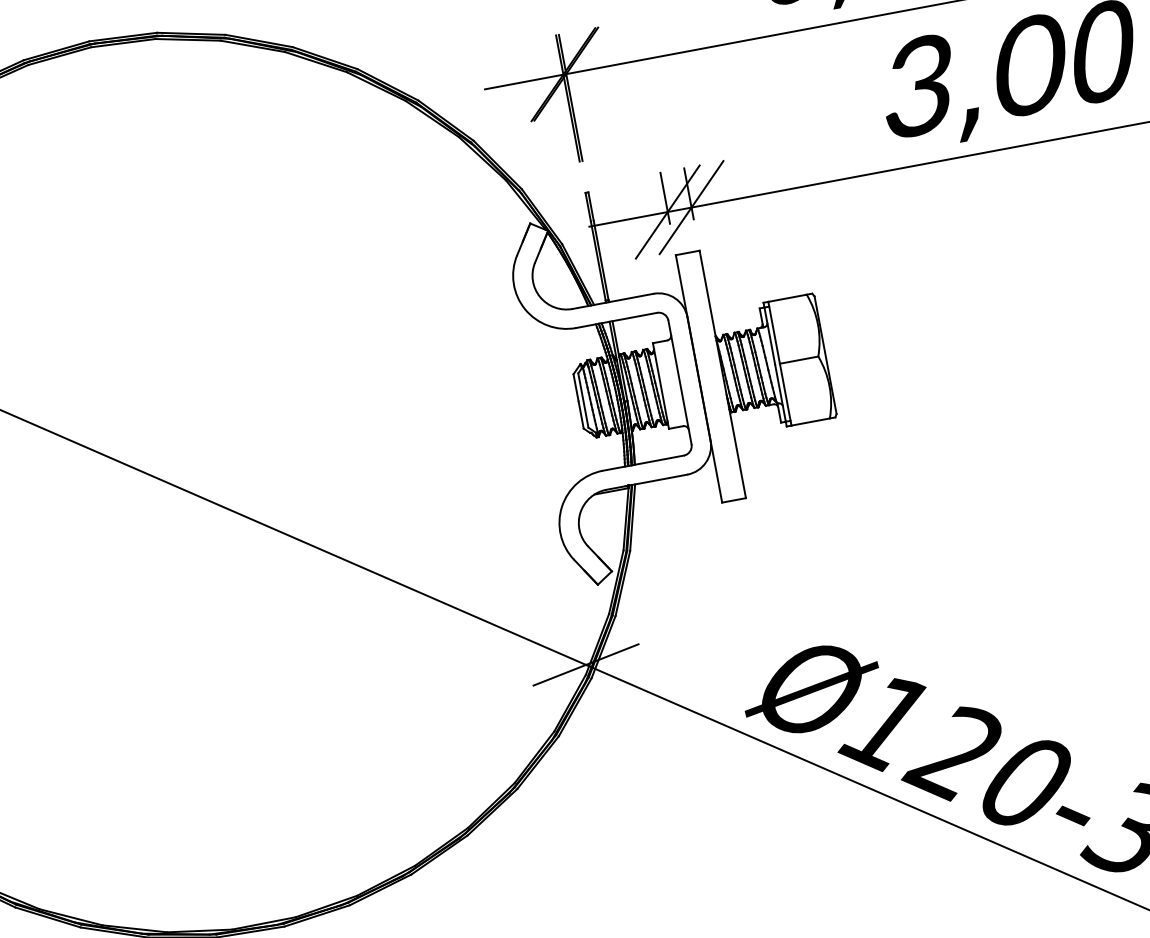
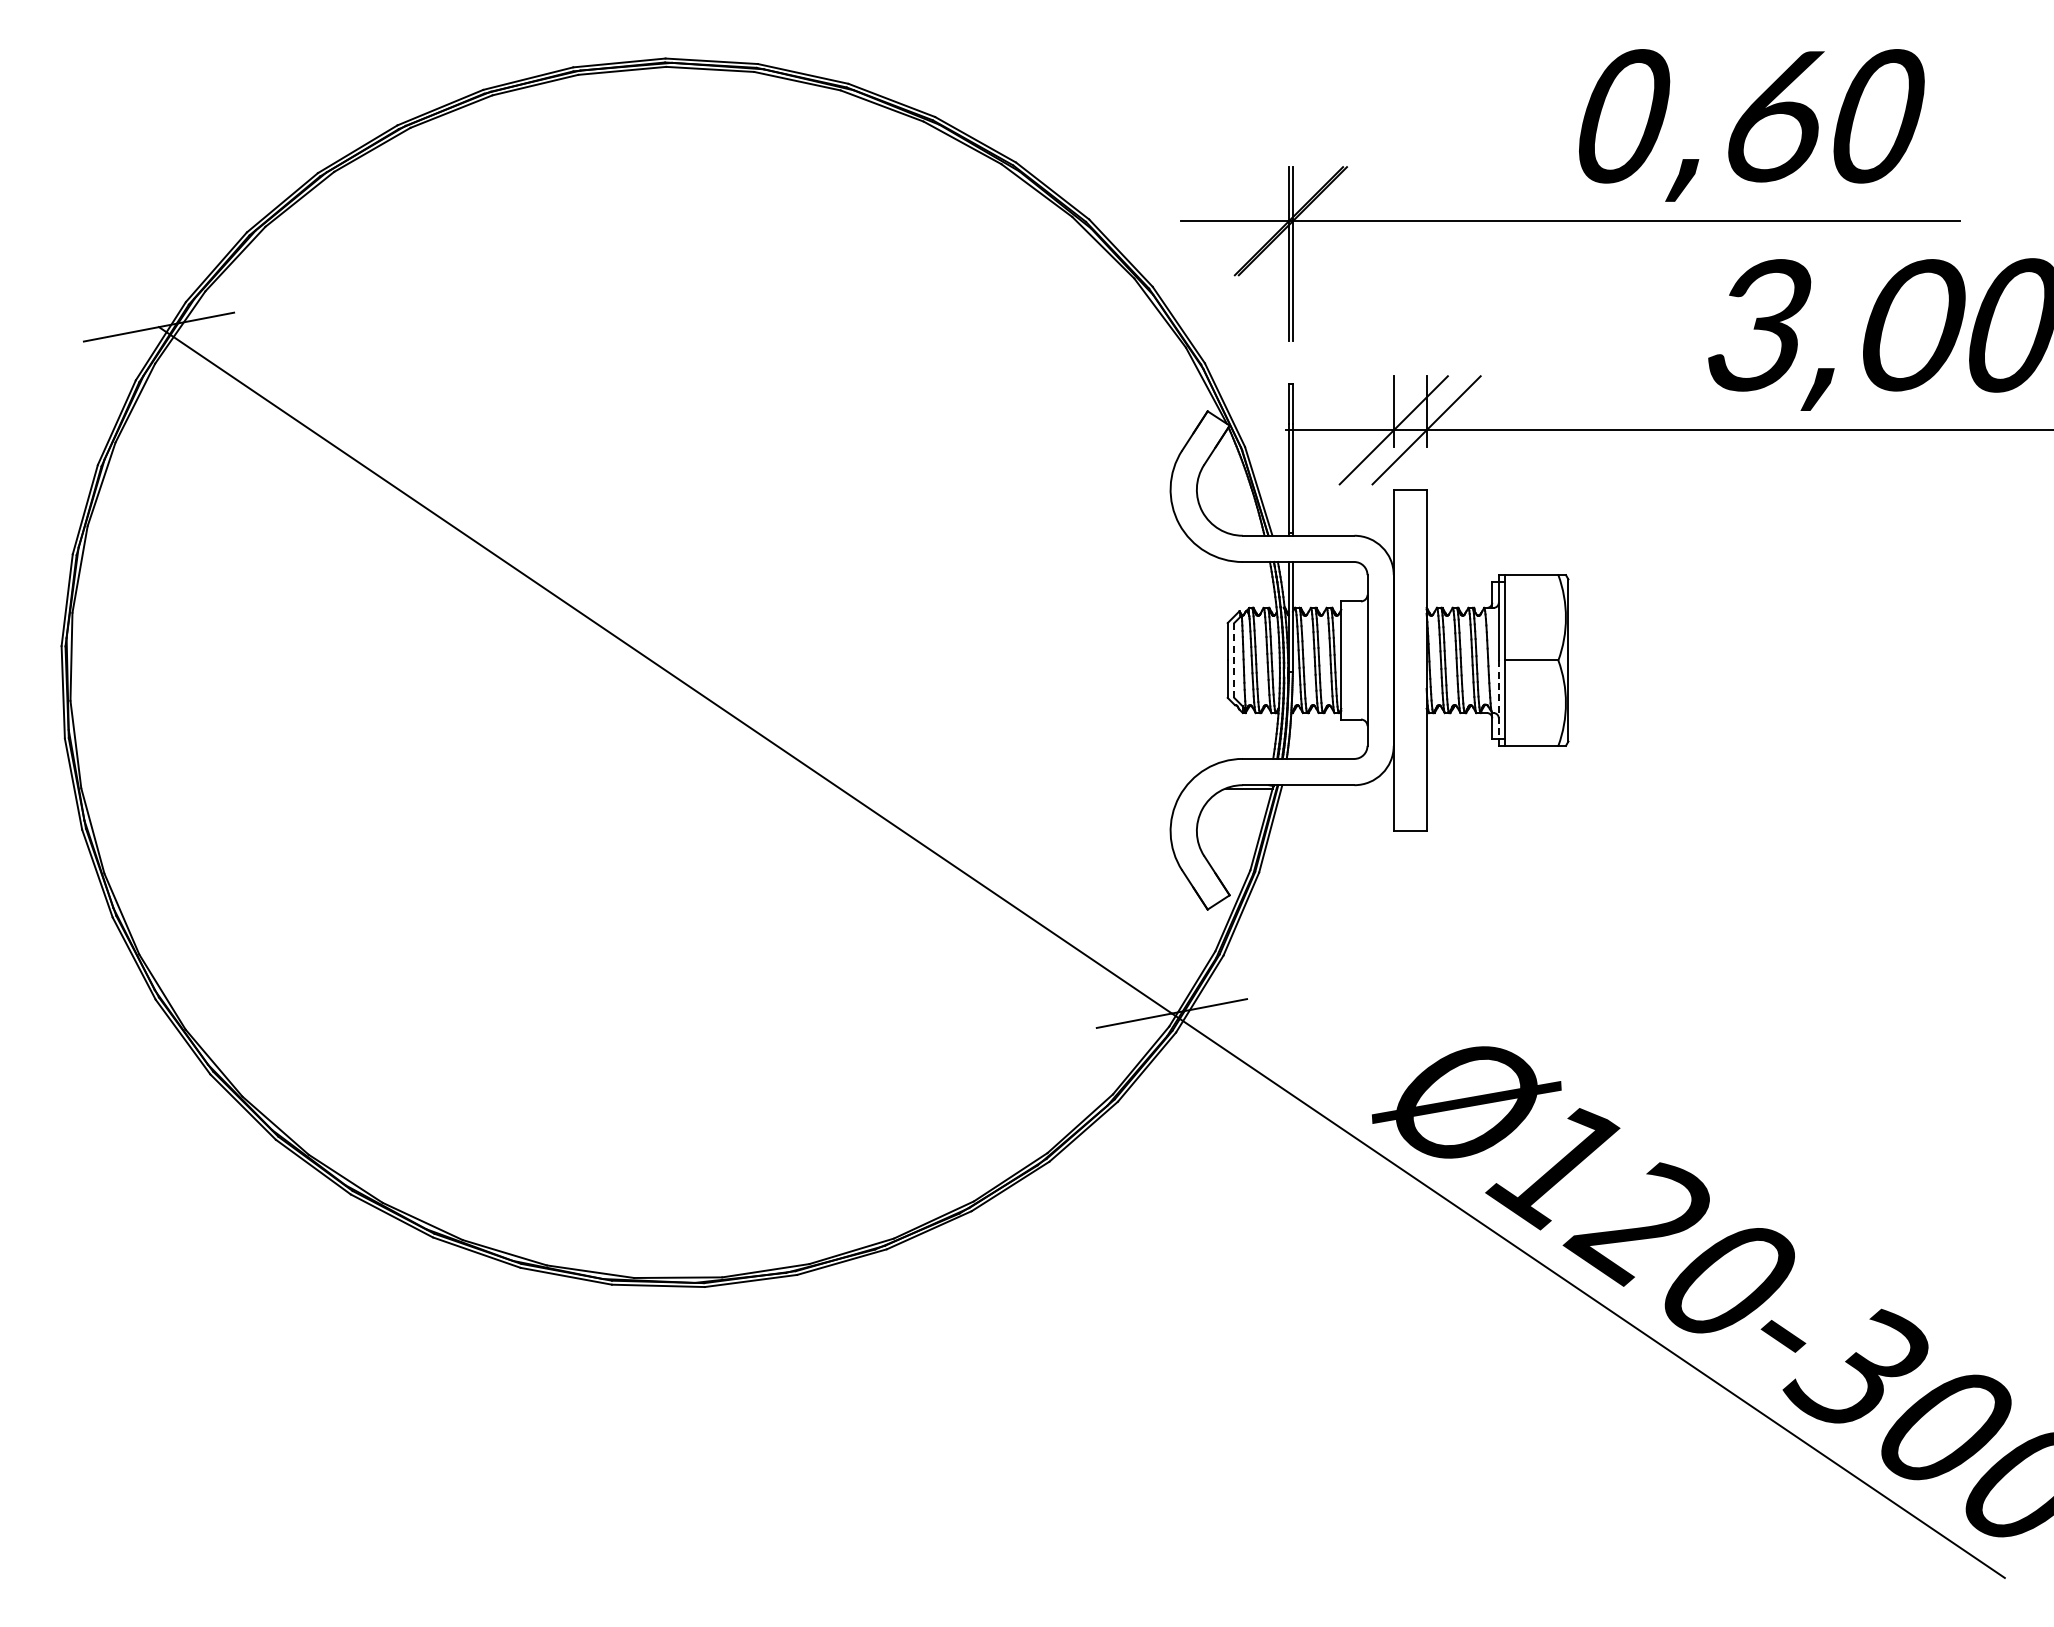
line: (780, 393) -> (1498, 700), solid -> dashed
line: (583, 399) -> (1234, 659), solid -> dashed

